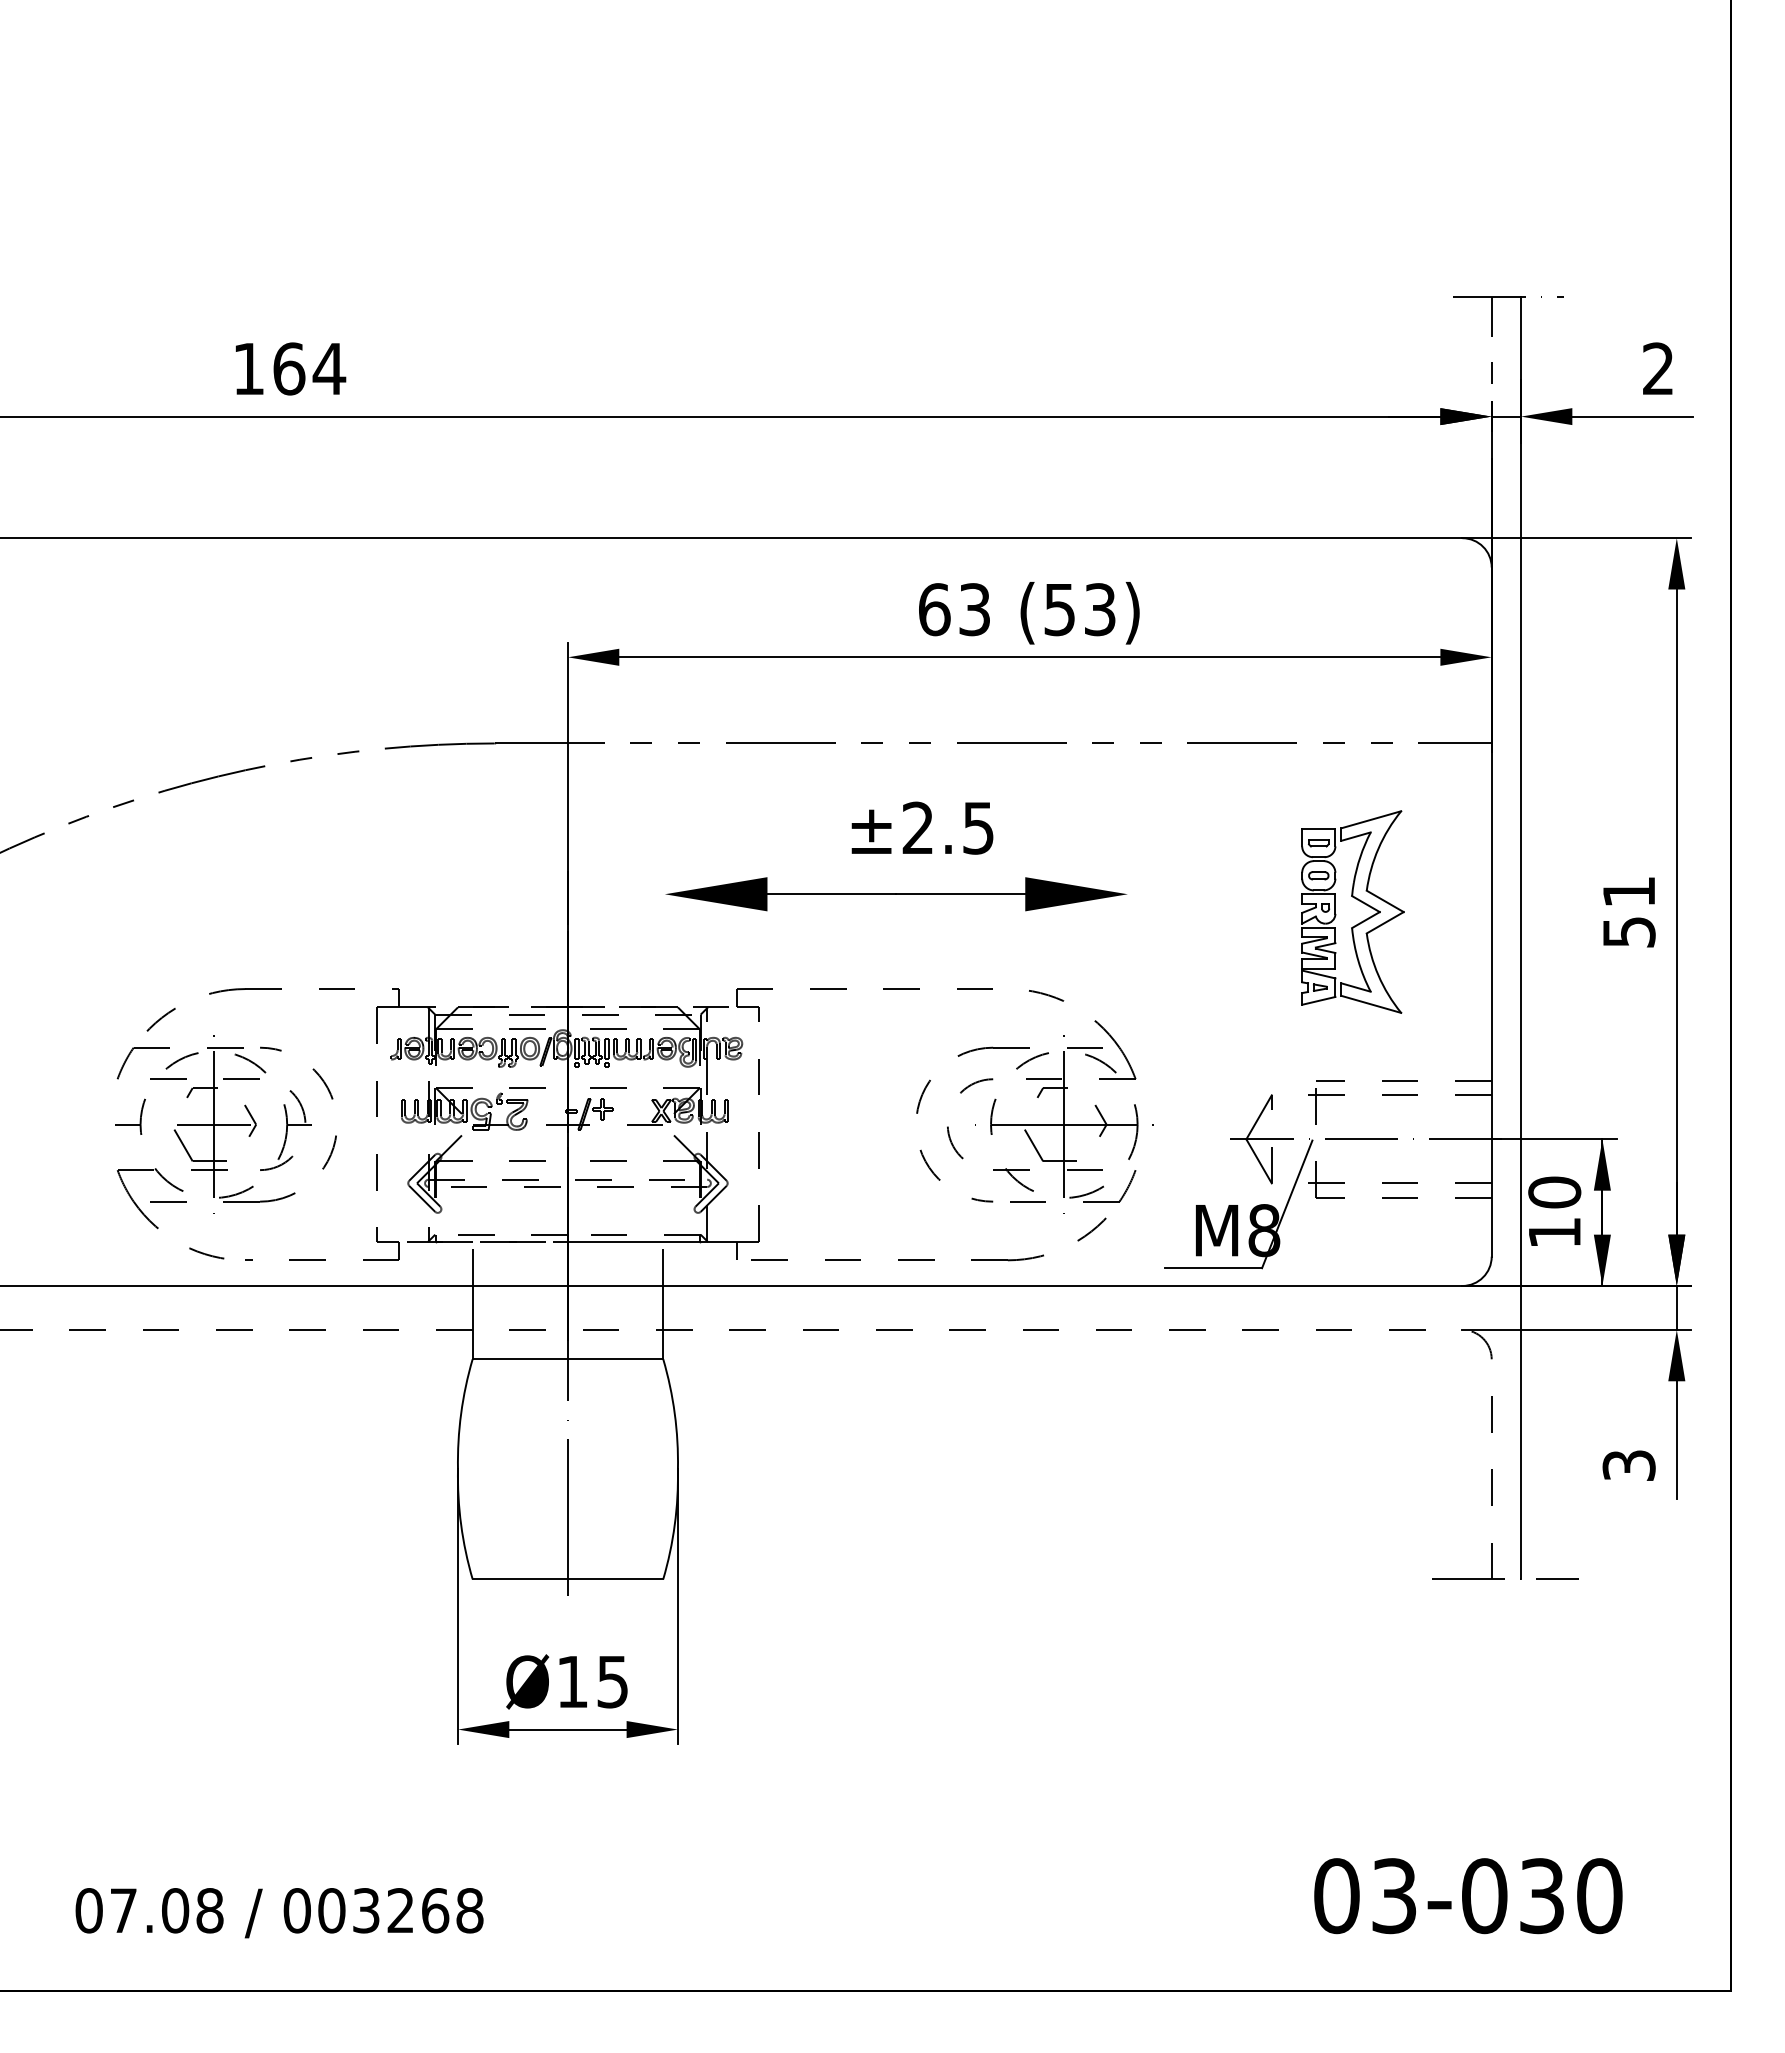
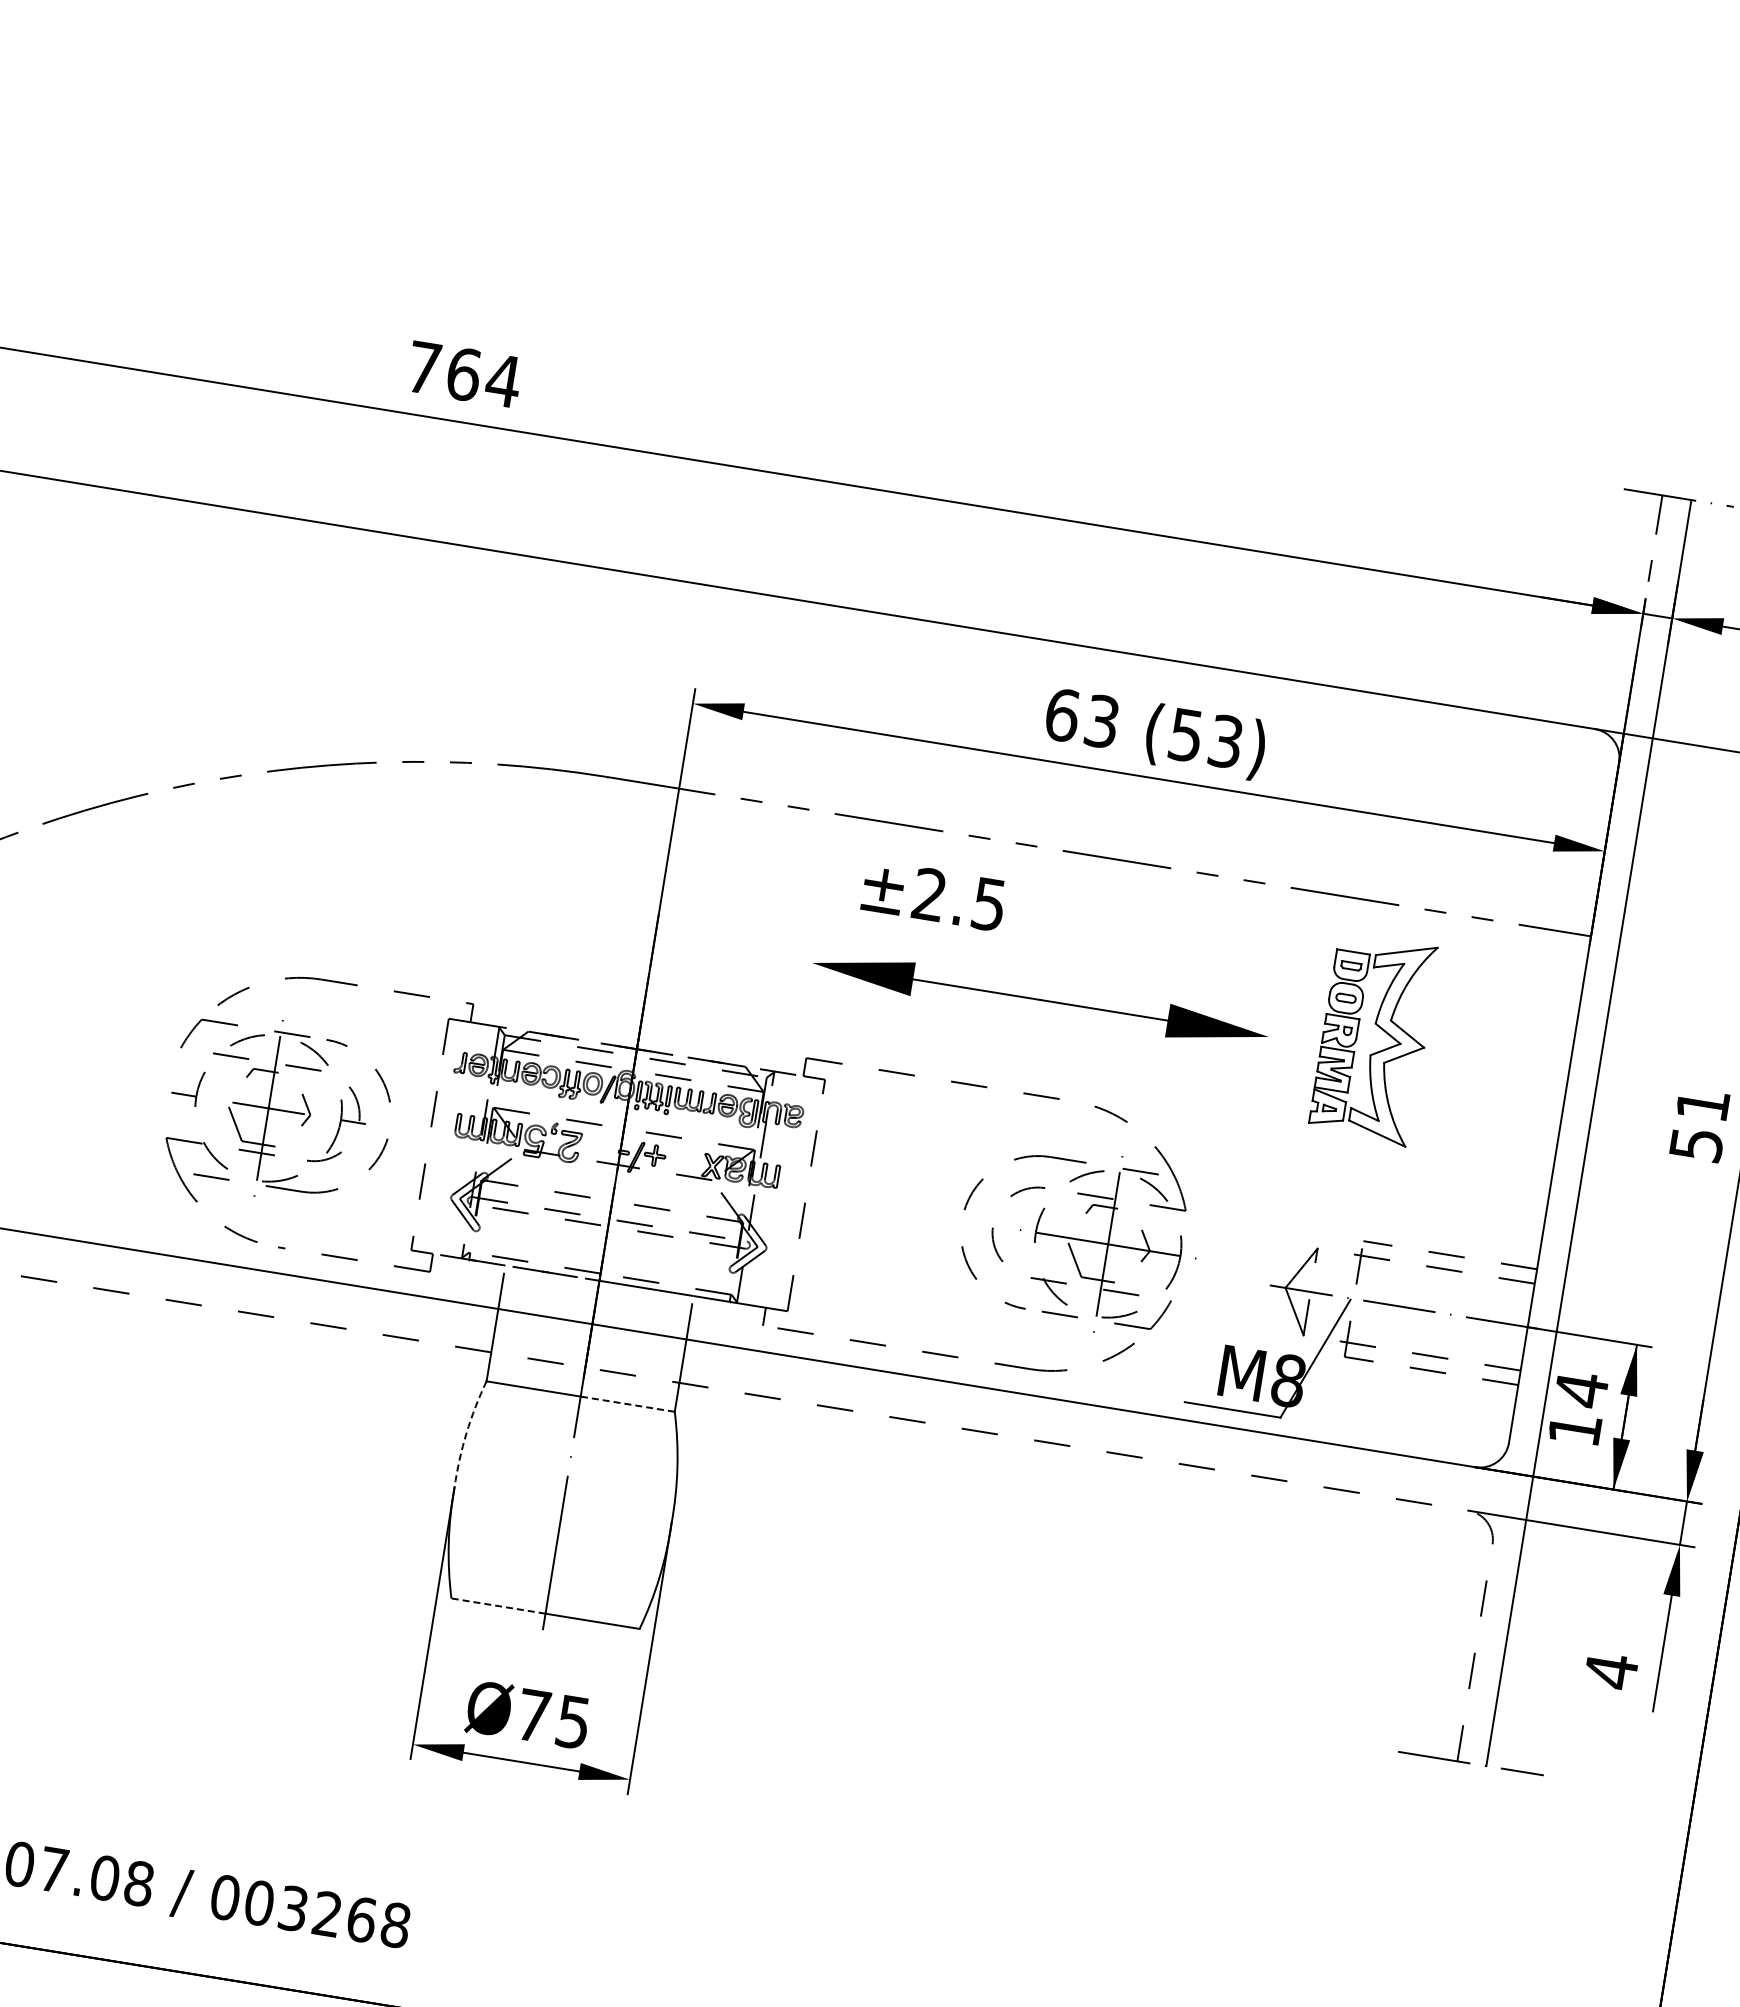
text: (248, 368) -> (423, 367), 164 -> 764
text: (922, 827) -> (933, 894), moved
part: (896, 894) -> (1040, 1000), moved
part: (1357, 900) -> (1380, 1028), moved
text: (1554, 1192) -> (1581, 1389), 10 -> 14
line: (615, 1359) -> (627, 1404), solid -> dashed
arc: (461, 1413) -> (466, 1433), solid -> dashed
text: (1628, 1465) -> (1610, 1670), 3 -> 4
line: (520, 1579) -> (498, 1606), solid -> dashed
text: (572, 1681) -> (533, 1715), Ø15 -> Ø75

